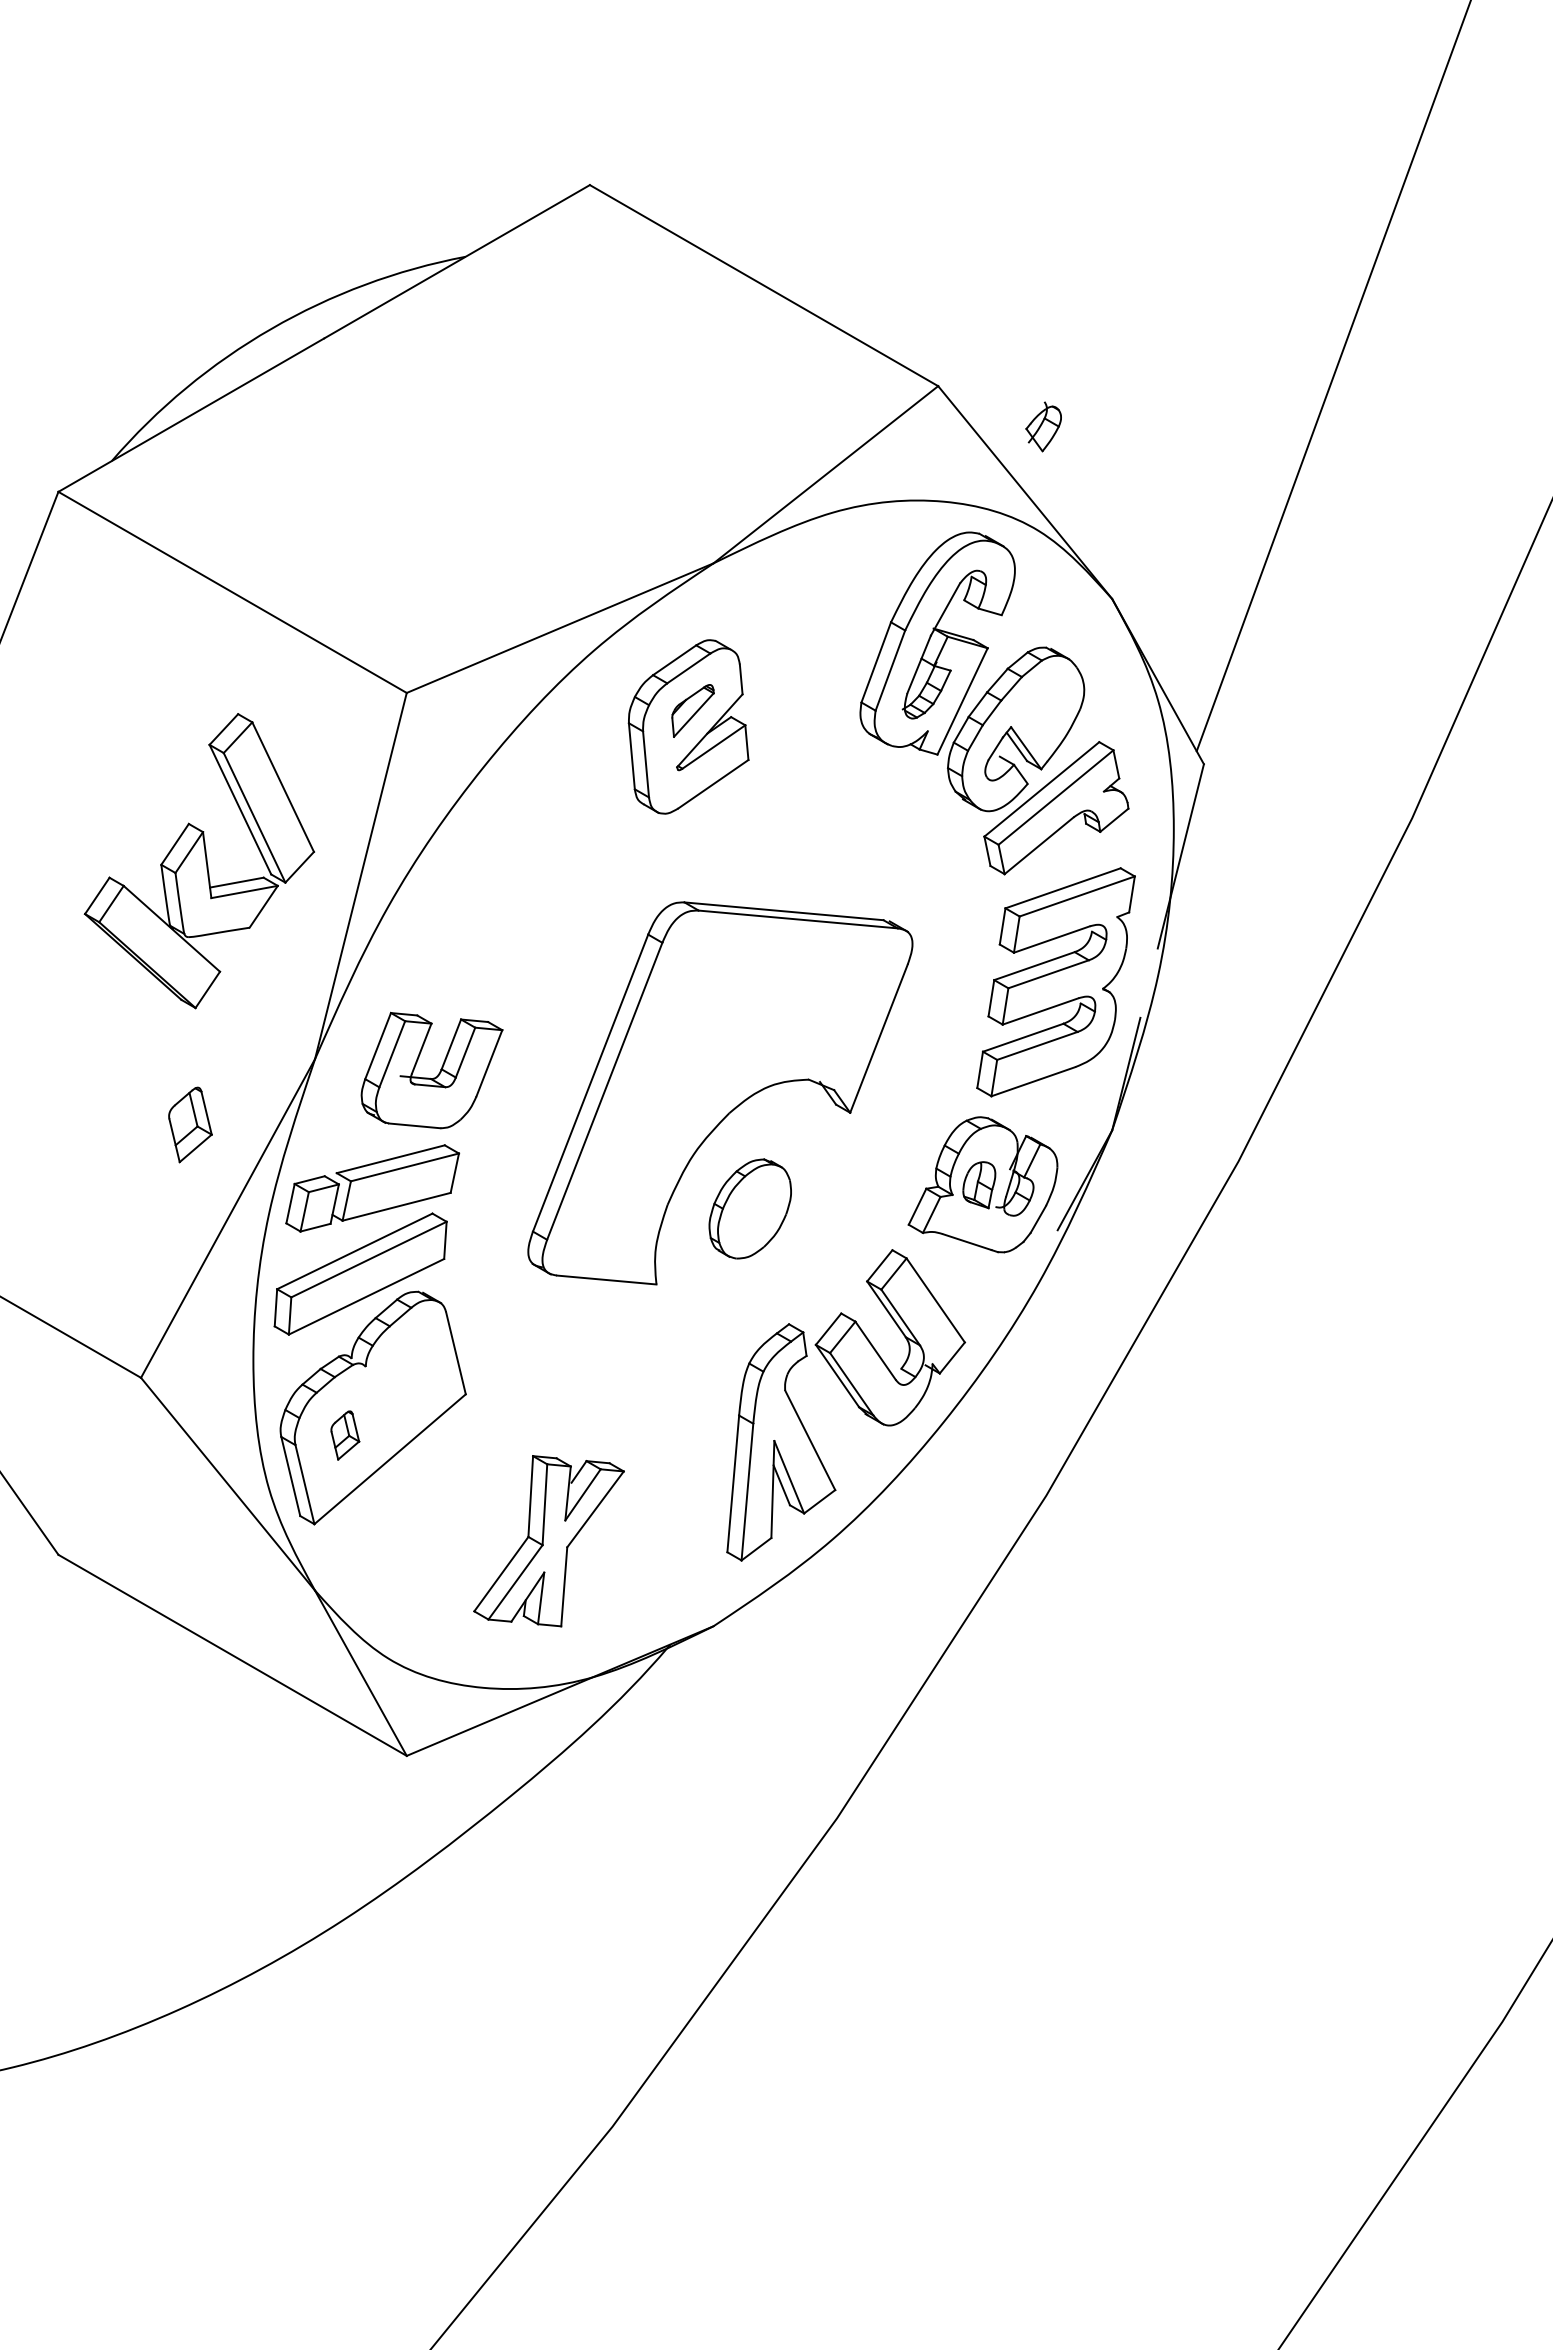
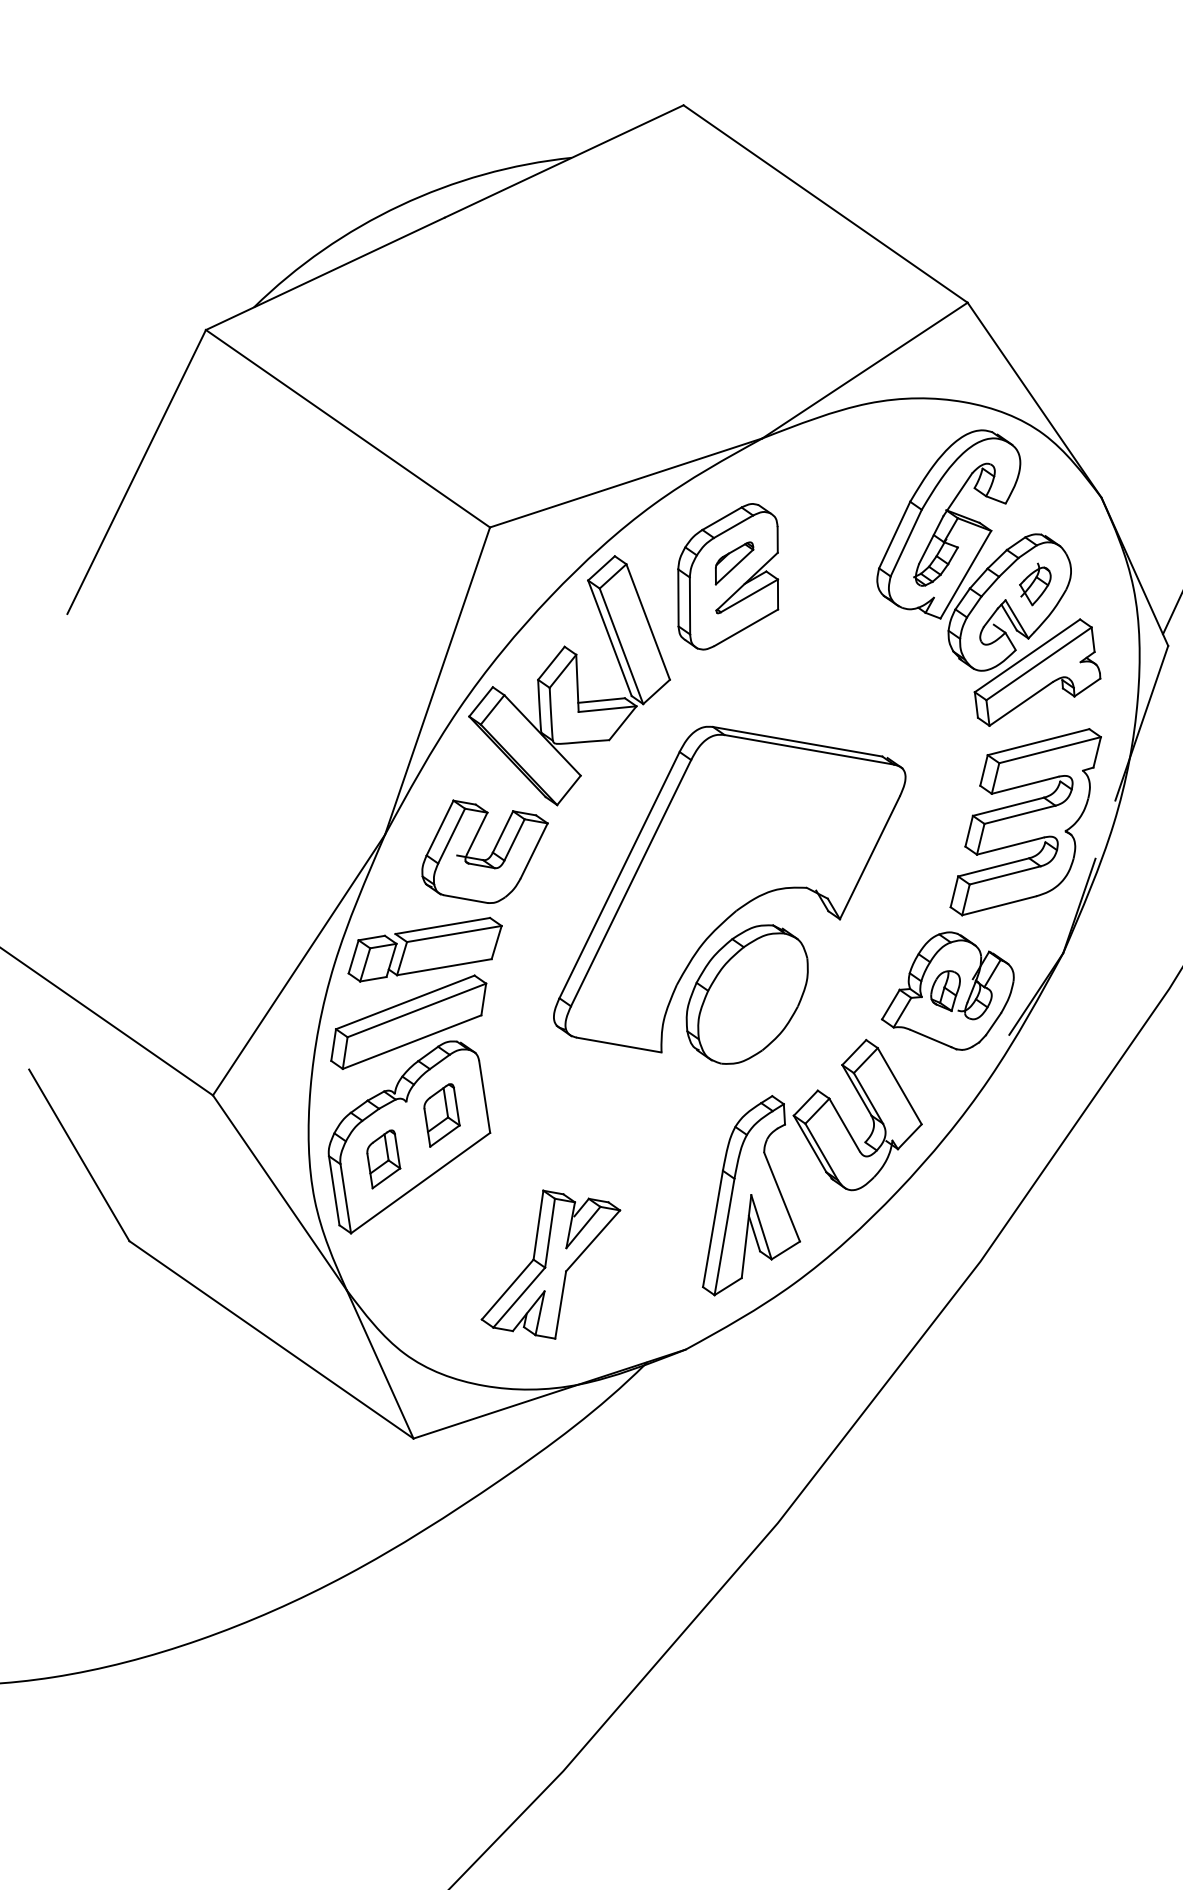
part: (1043, 426) -> (1034, 584), moved
part: (198, 861) -> (570, 679), moved
part: (190, 1124) -> (442, 1115), moved
part: (750, 1208) -> (747, 994), size x1.67
part: (345, 1435) -> (384, 1159), size x1.43

